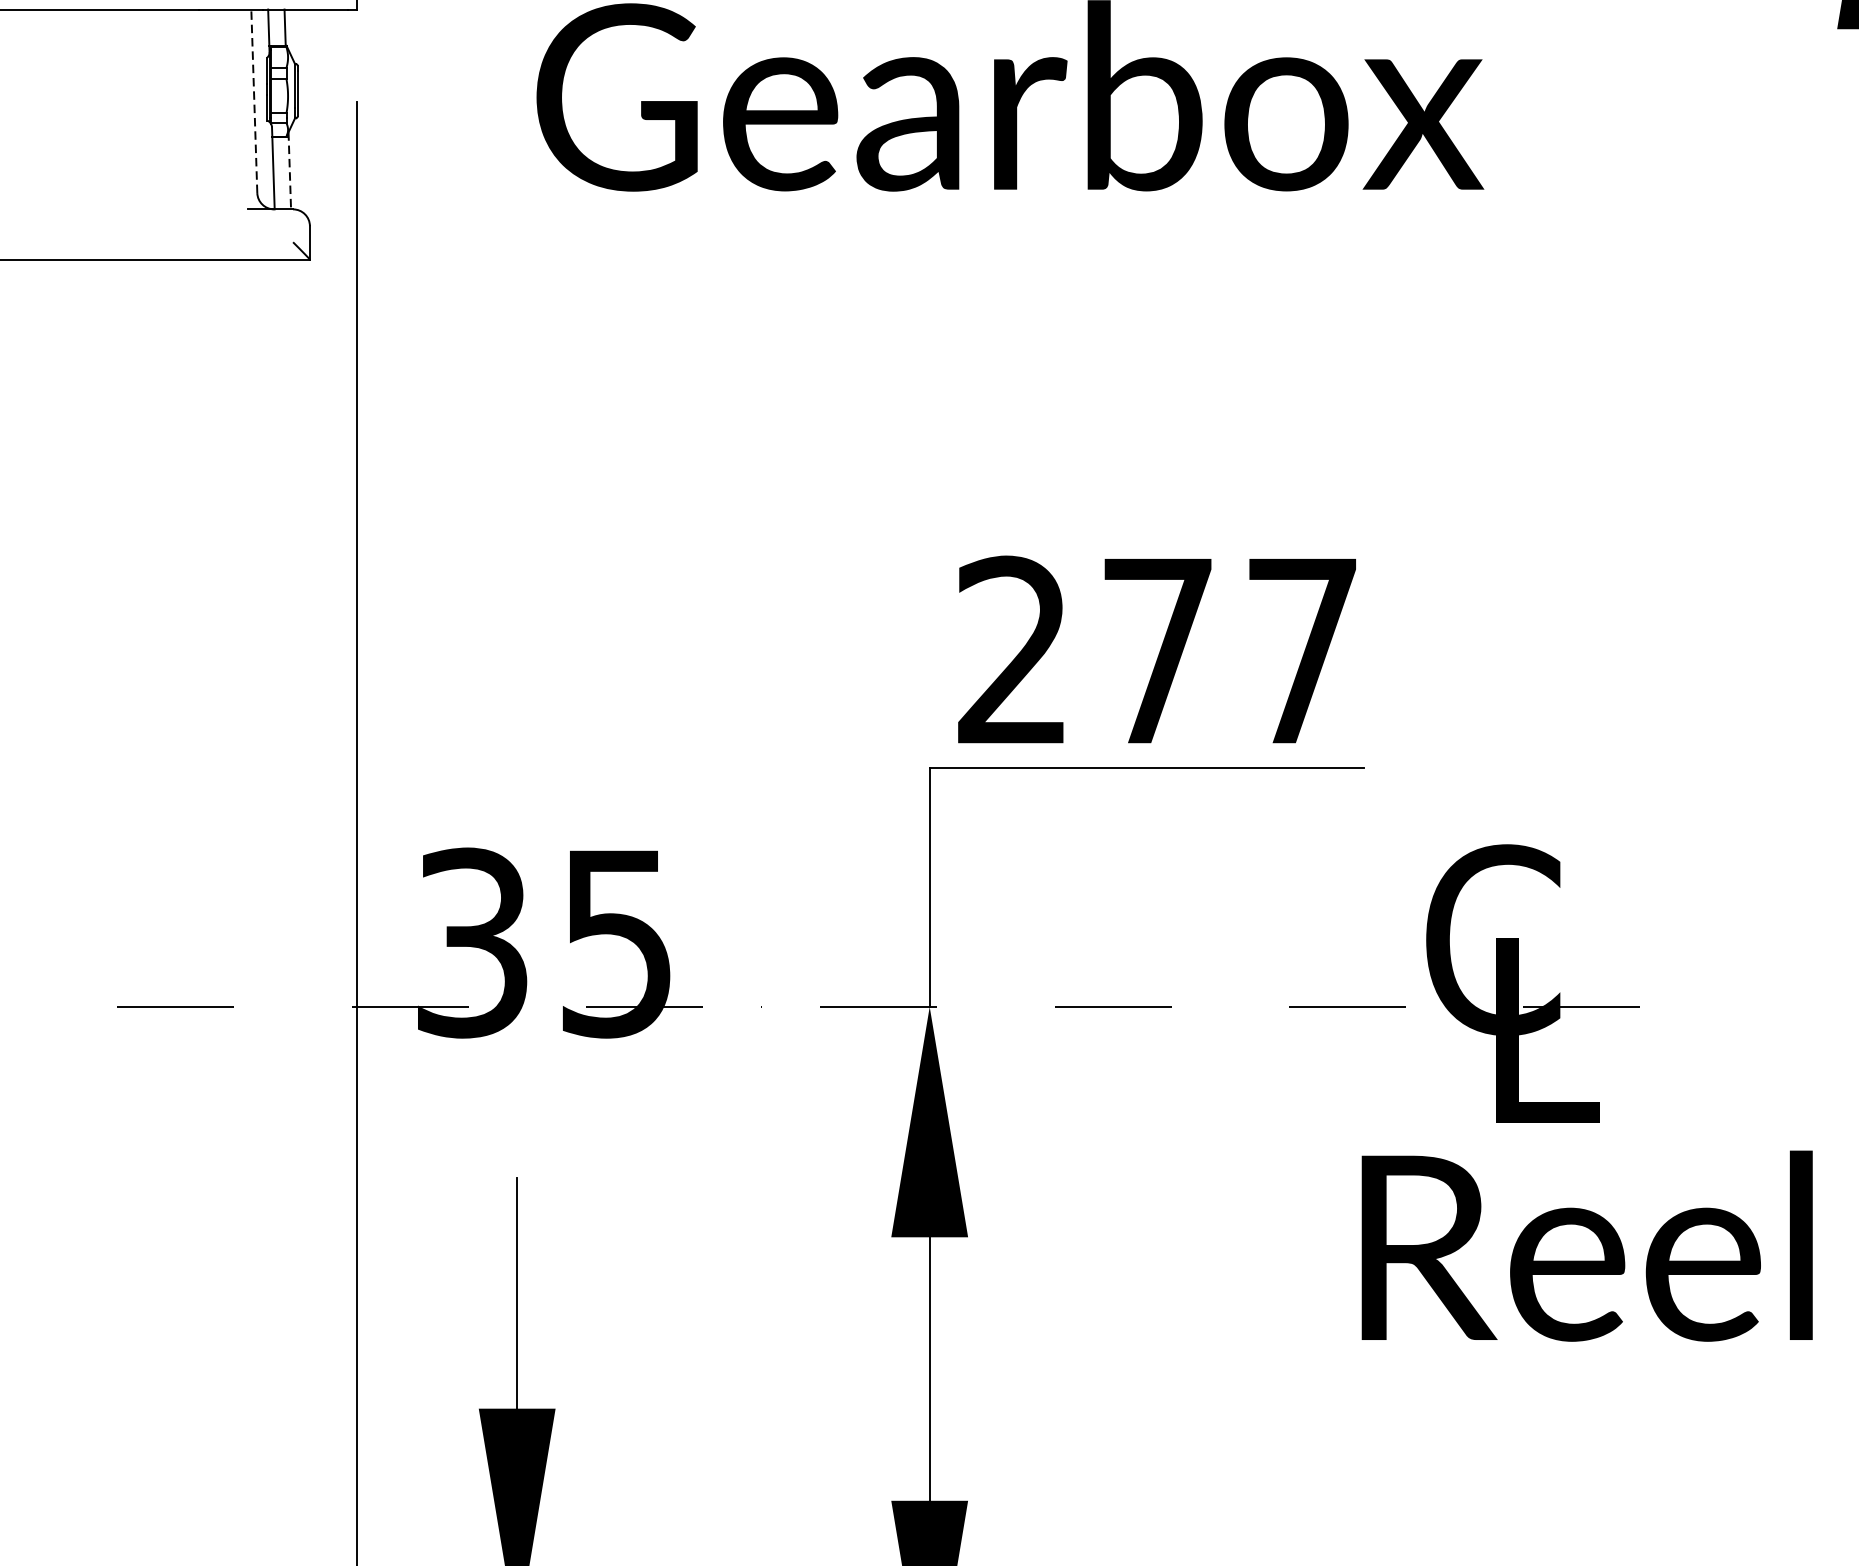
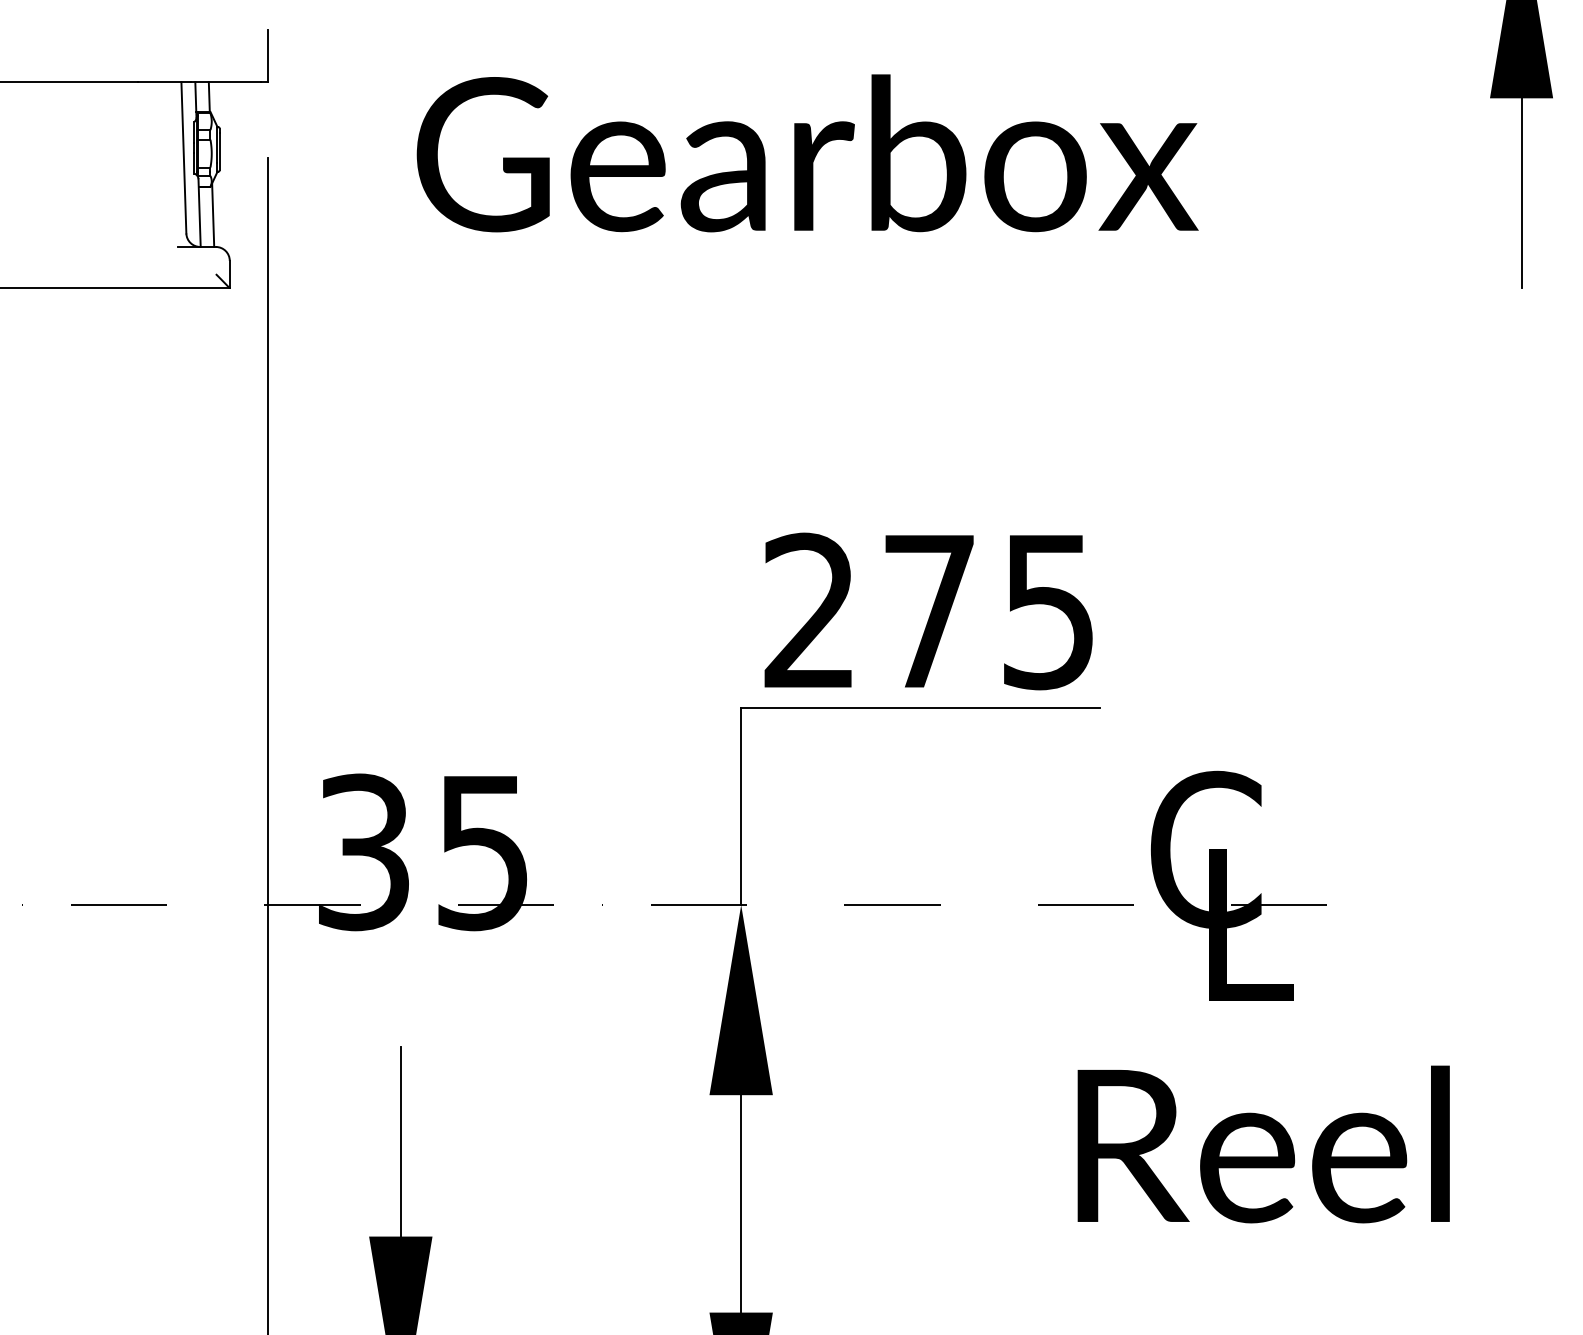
line: (253, 100) -> (183, 157), dashed -> solid
line: (290, 171) -> (213, 215), dashed -> solid
text: (1302, 652) -> (1048, 612), 277 -> 275
text: (1586, 1246) -> (1263, 1144), moved

